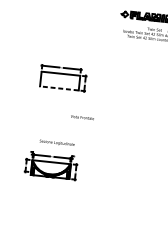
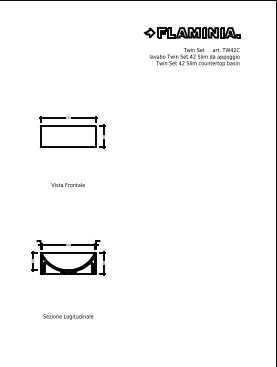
line: (58, 88) -> (67, 147), dashed -> solid
text: (82, 117) -> (67, 184), moved
text: (57, 142) -> (68, 316), moved

